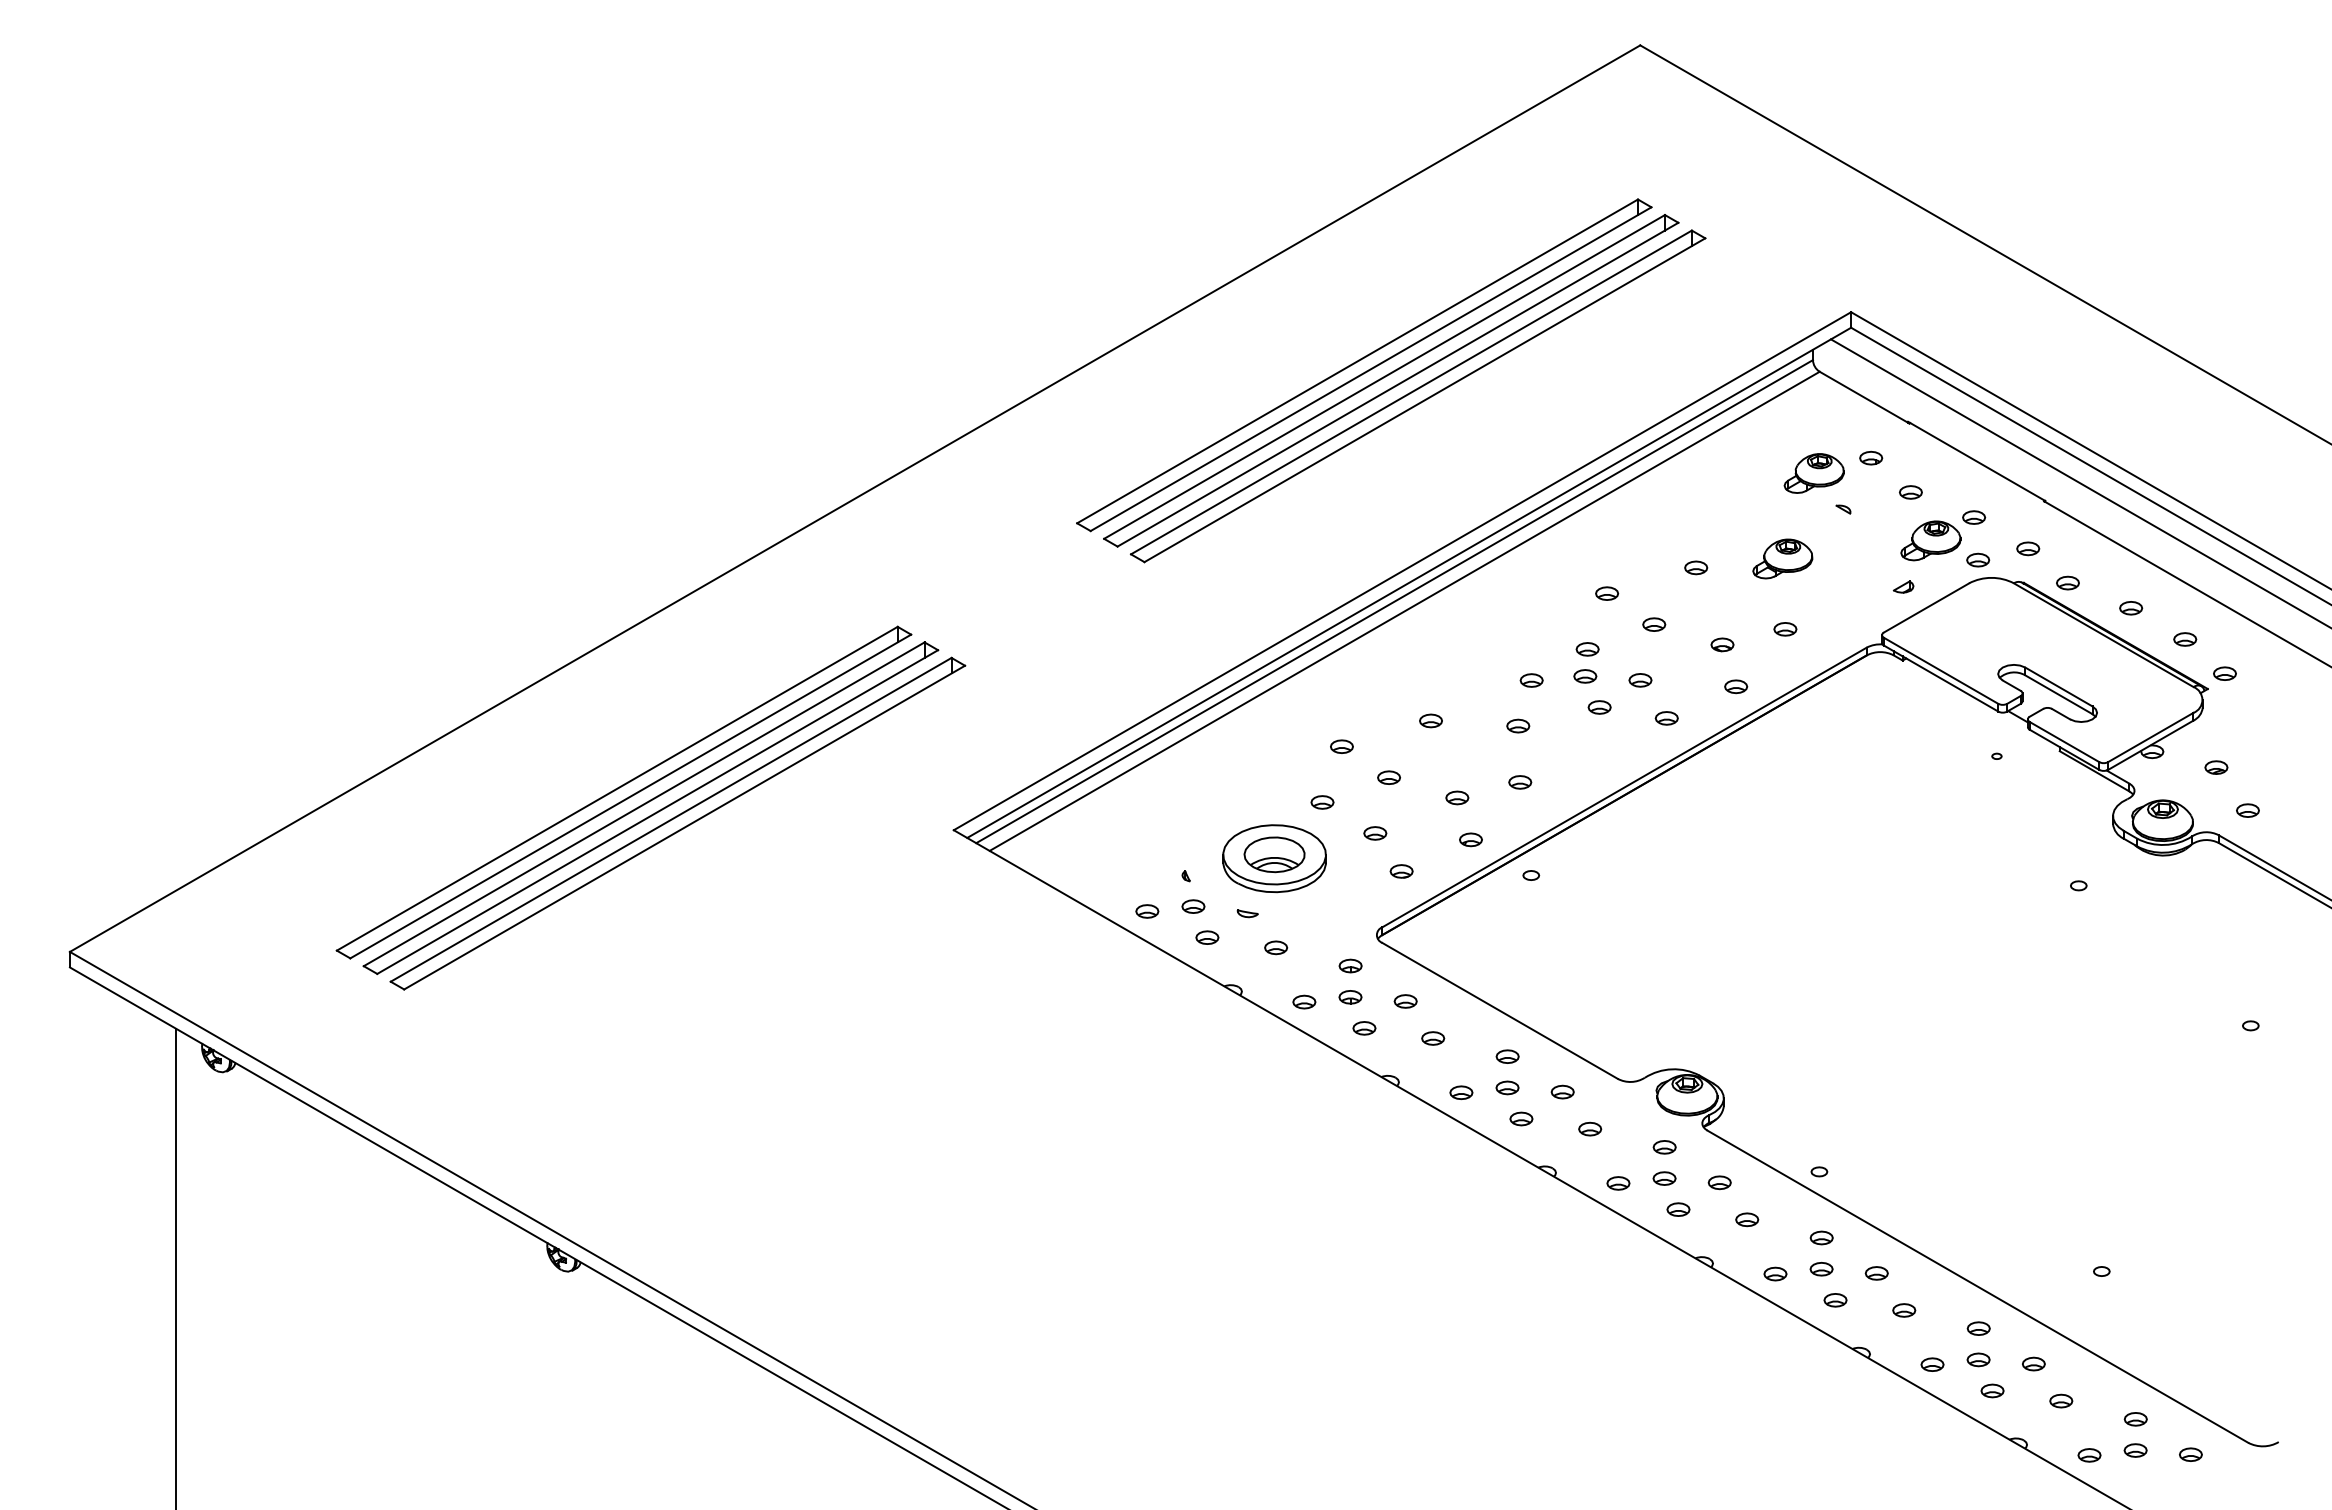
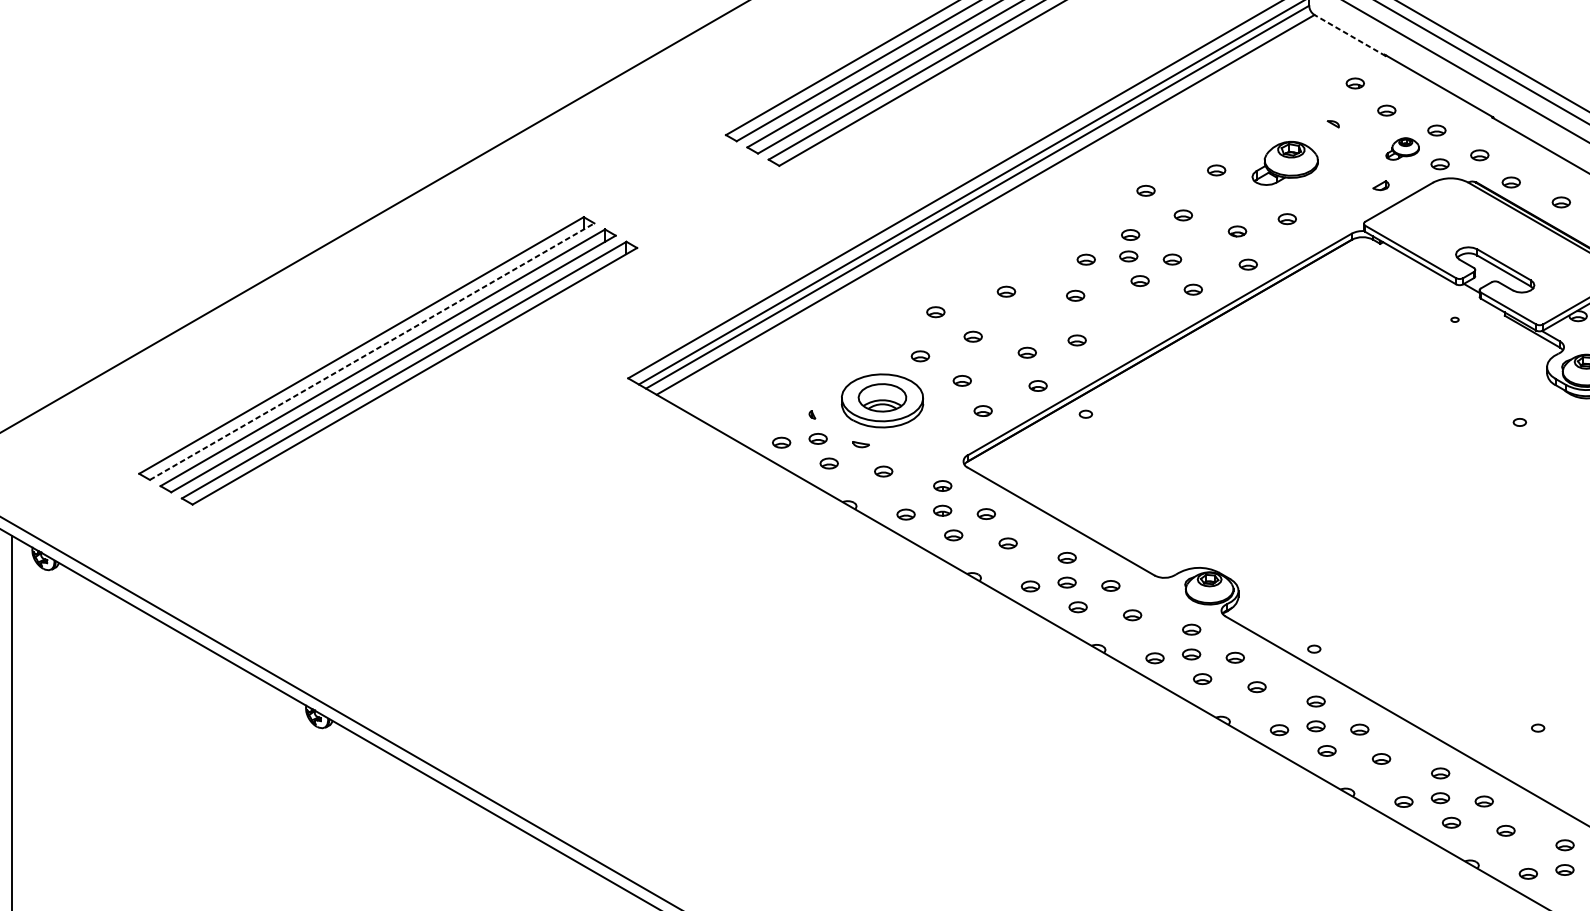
line: (1864, 397) -> (1350, 35), solid -> dashed
part: (1813, 473) -> (1309, 95), removed
part: (1930, 540) -> (1402, 148), size x0.7
part: (1782, 558) -> (1285, 162), size x1.4
line: (630, 796) -> (371, 351), solid -> dashed

